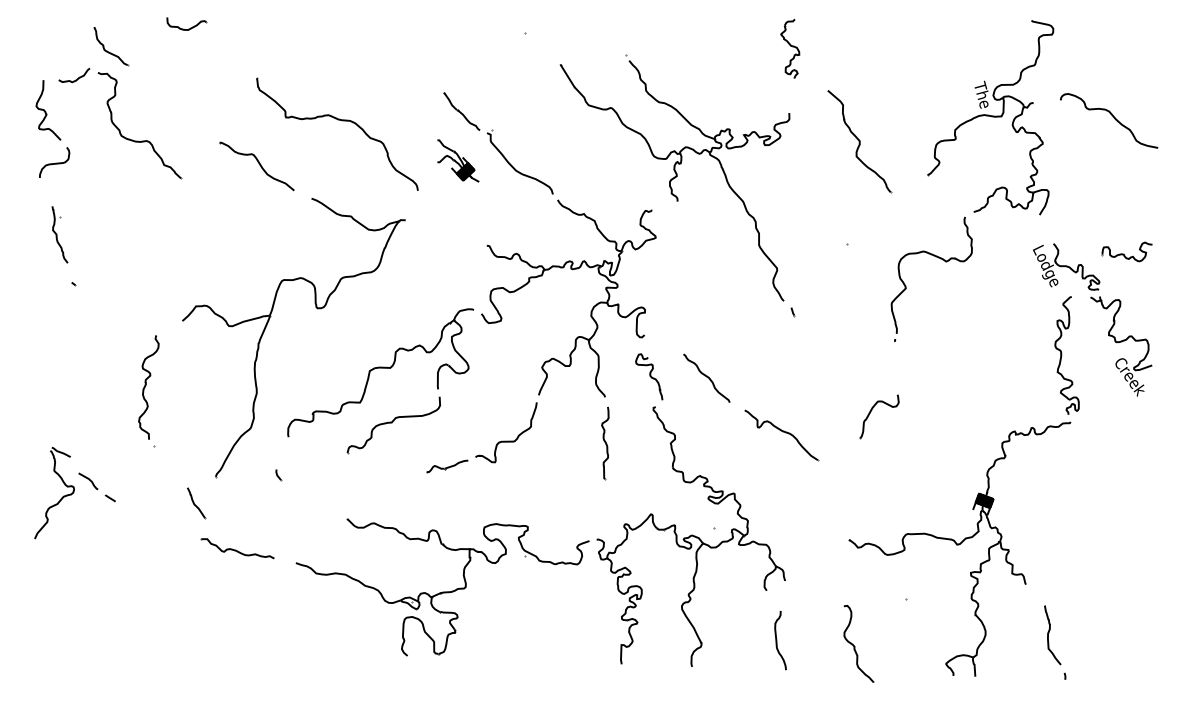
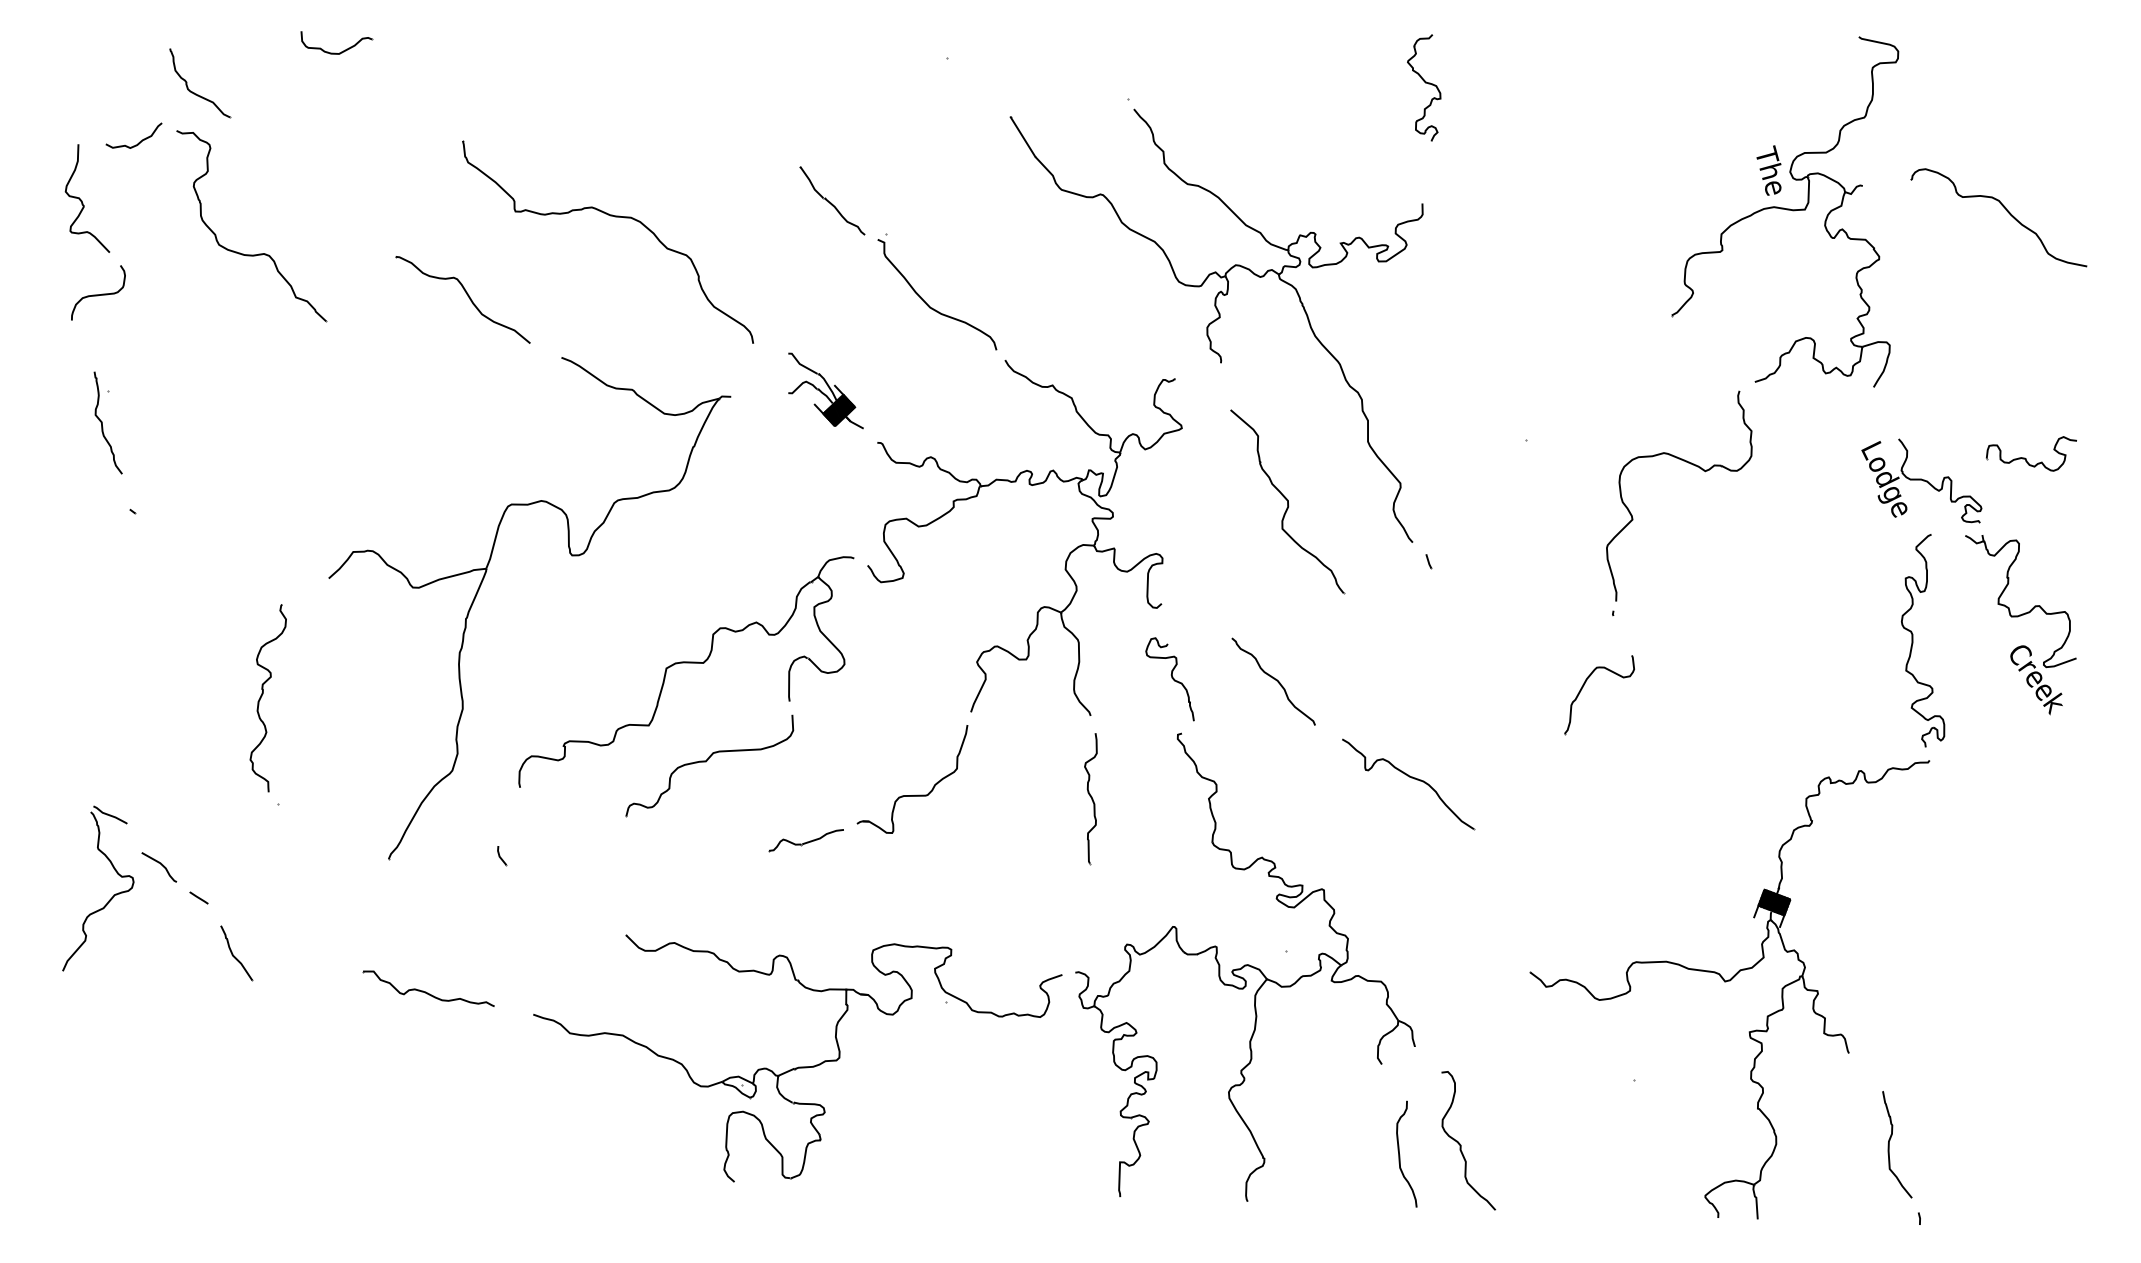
part: (859, 141) -> (1287, 501), moved
part: (458, 160) -> (826, 390), moved
part: (871, 412) -> (1585, 687), moved
part: (196, 503) -> (236, 954), moved
curve: (855, 646) -> (1462, 1145), moved

